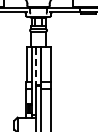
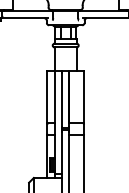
line: (36, 66) -> (62, 100), dashed -> solid

